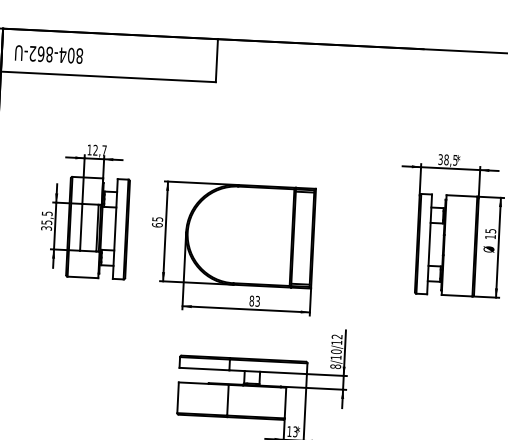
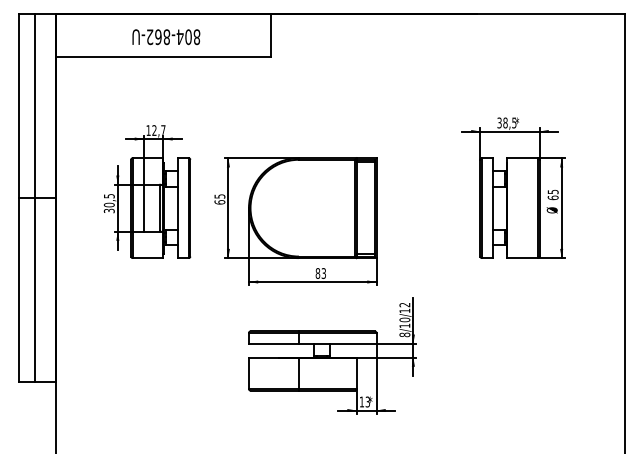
text: (49, 54) -> (166, 37), moved
text: (46, 221) -> (108, 204), 35,5 -> 30,5
text: (489, 236) -> (552, 197), 15 -> 65

